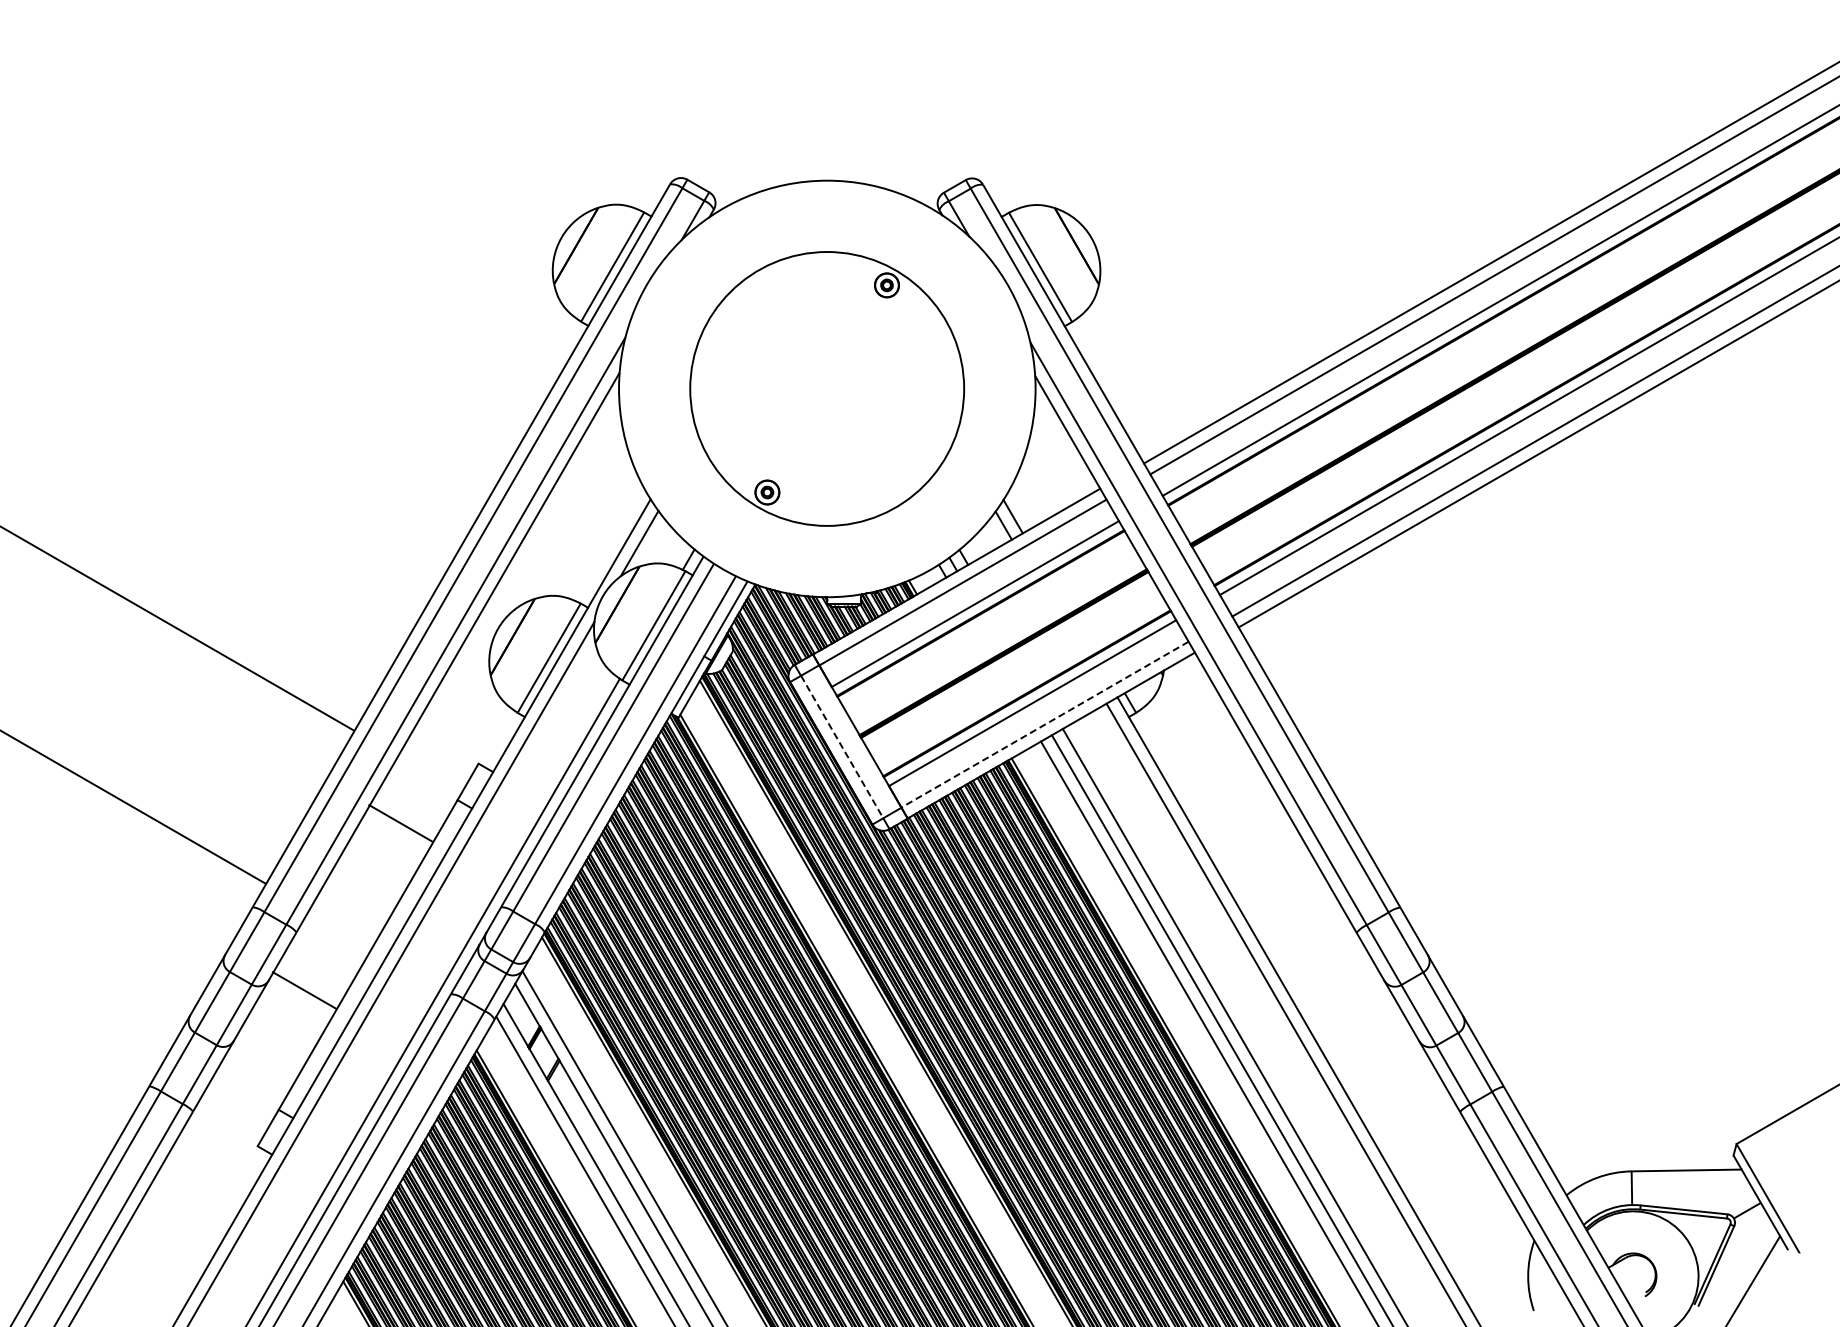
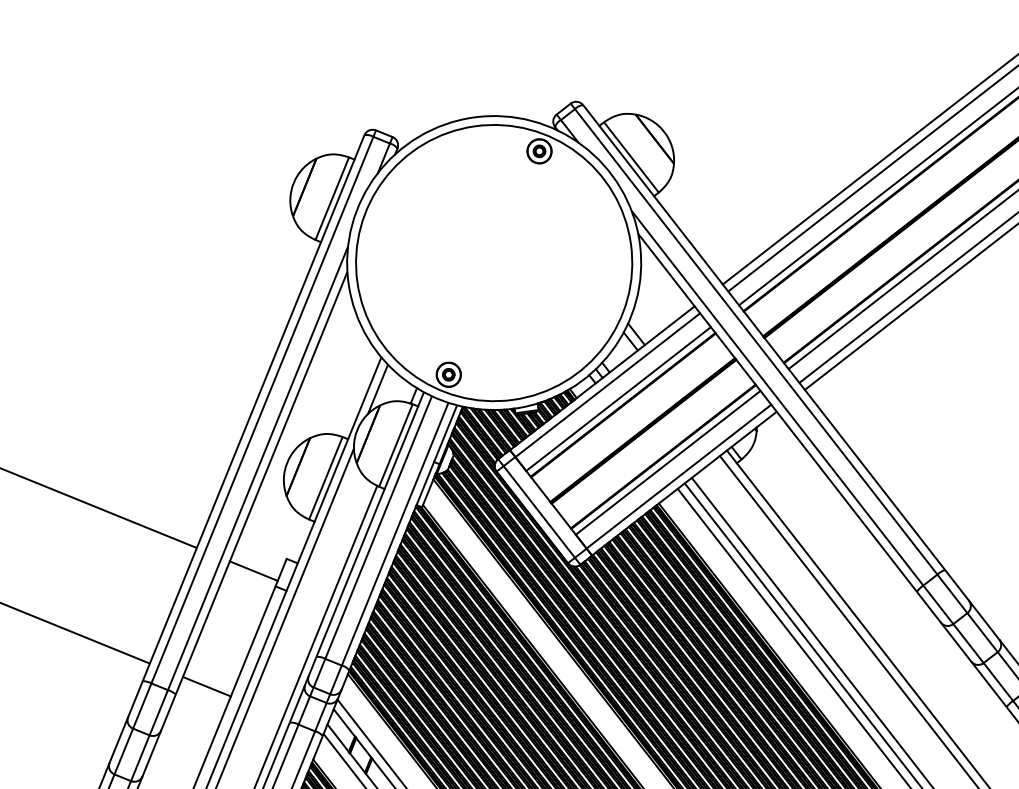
part: (826, 388) -> (493, 262), size x1.43
line: (1045, 724) -> (679, 476), dashed -> solid
line: (842, 747) -> (539, 512), dashed -> solid
line: (400, 823) -> (253, 571), moved
line: (304, 990) -> (206, 686), moved

